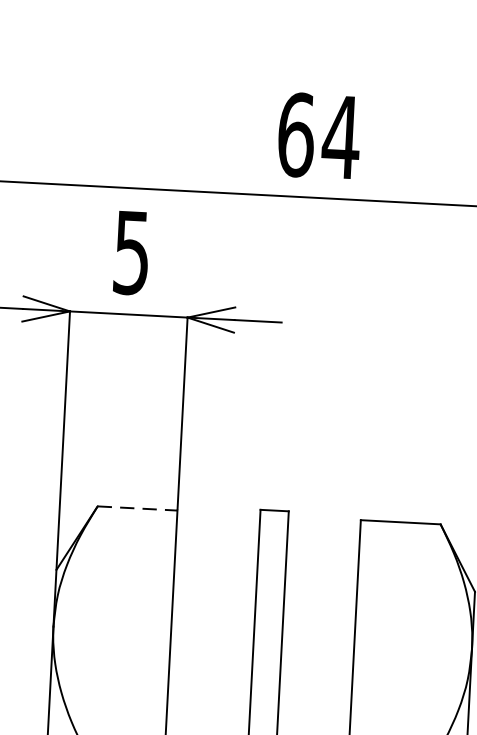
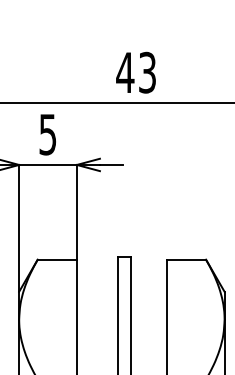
text: (318, 135) -> (136, 72), 64 -> 43
line: (137, 508) -> (57, 259), dashed -> solid

